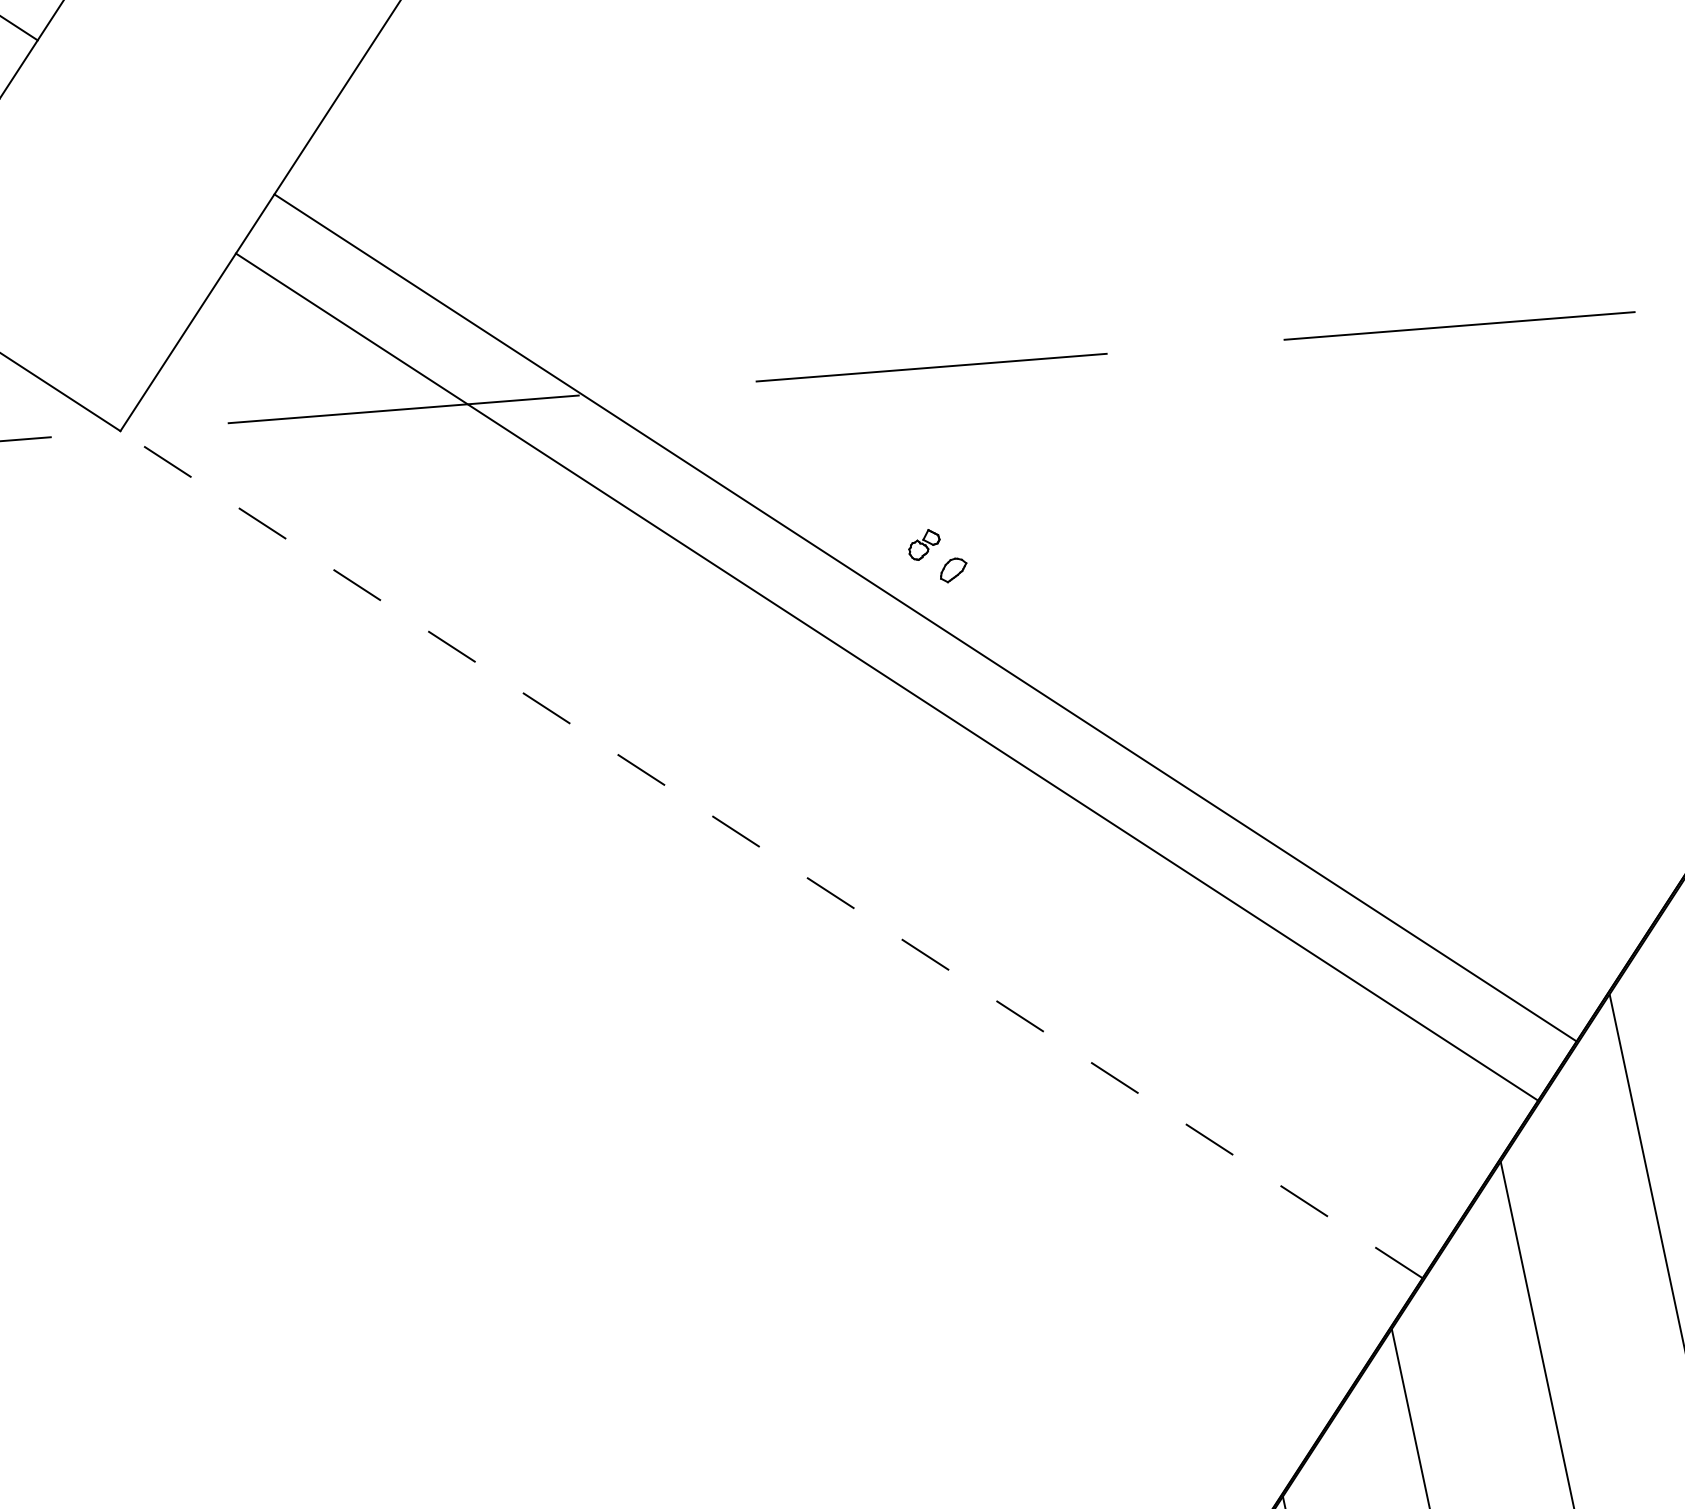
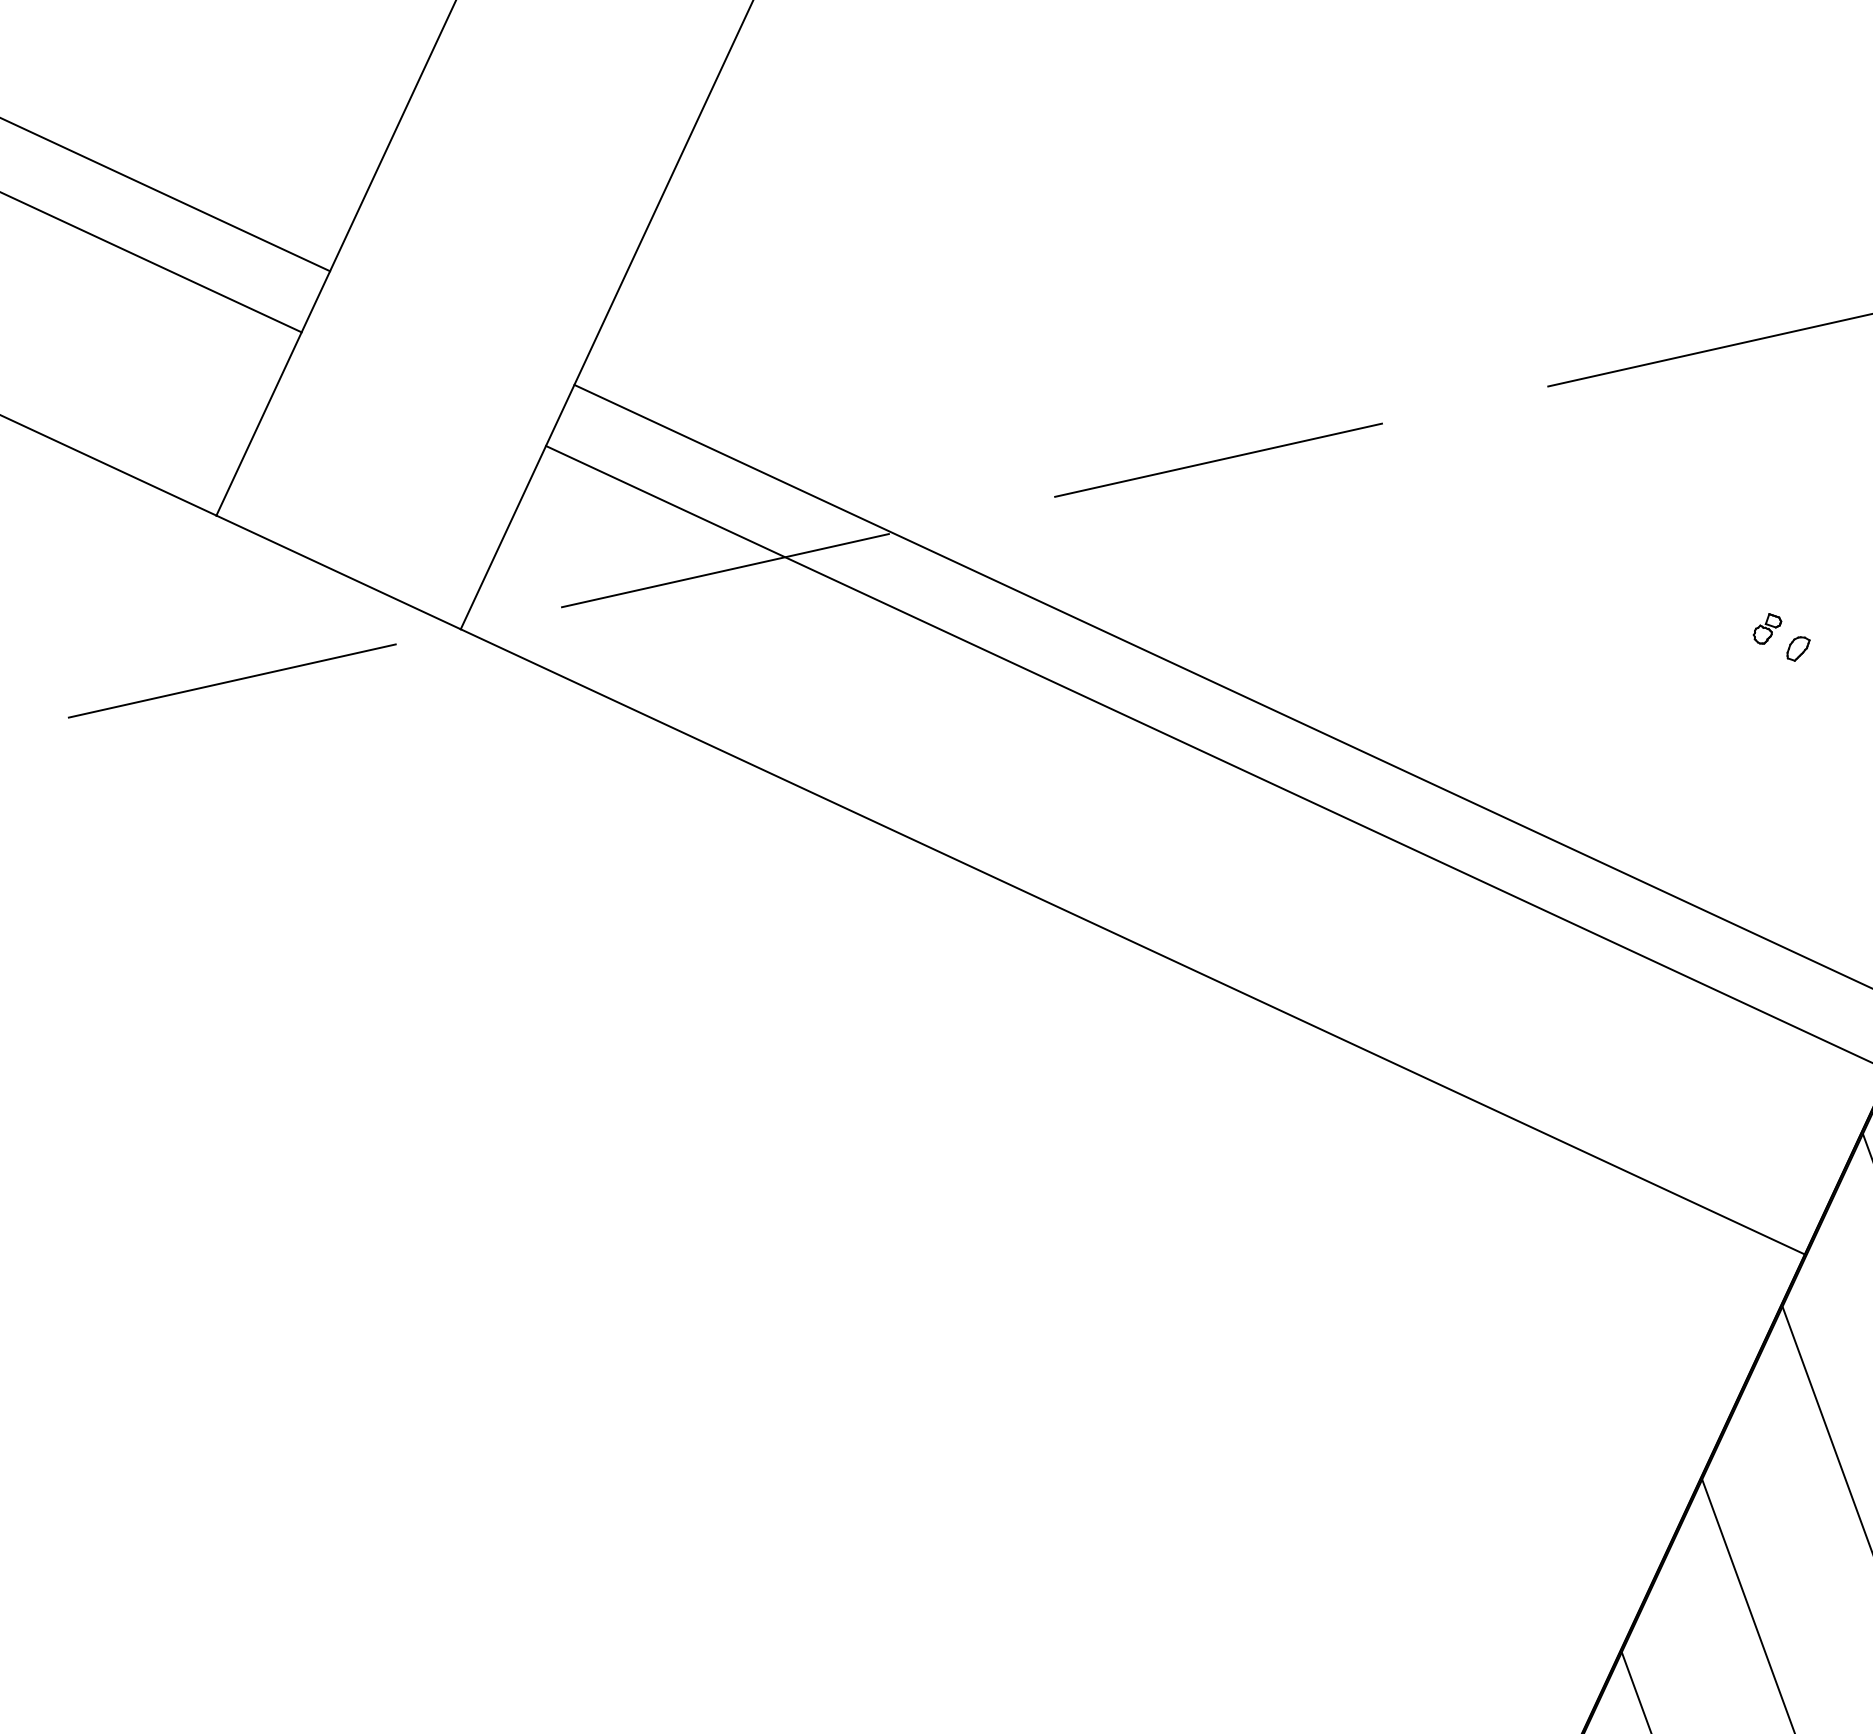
part: (928, 552) -> (1772, 635), moved
line: (771, 854) -> (1132, 941), dashed -> solid

